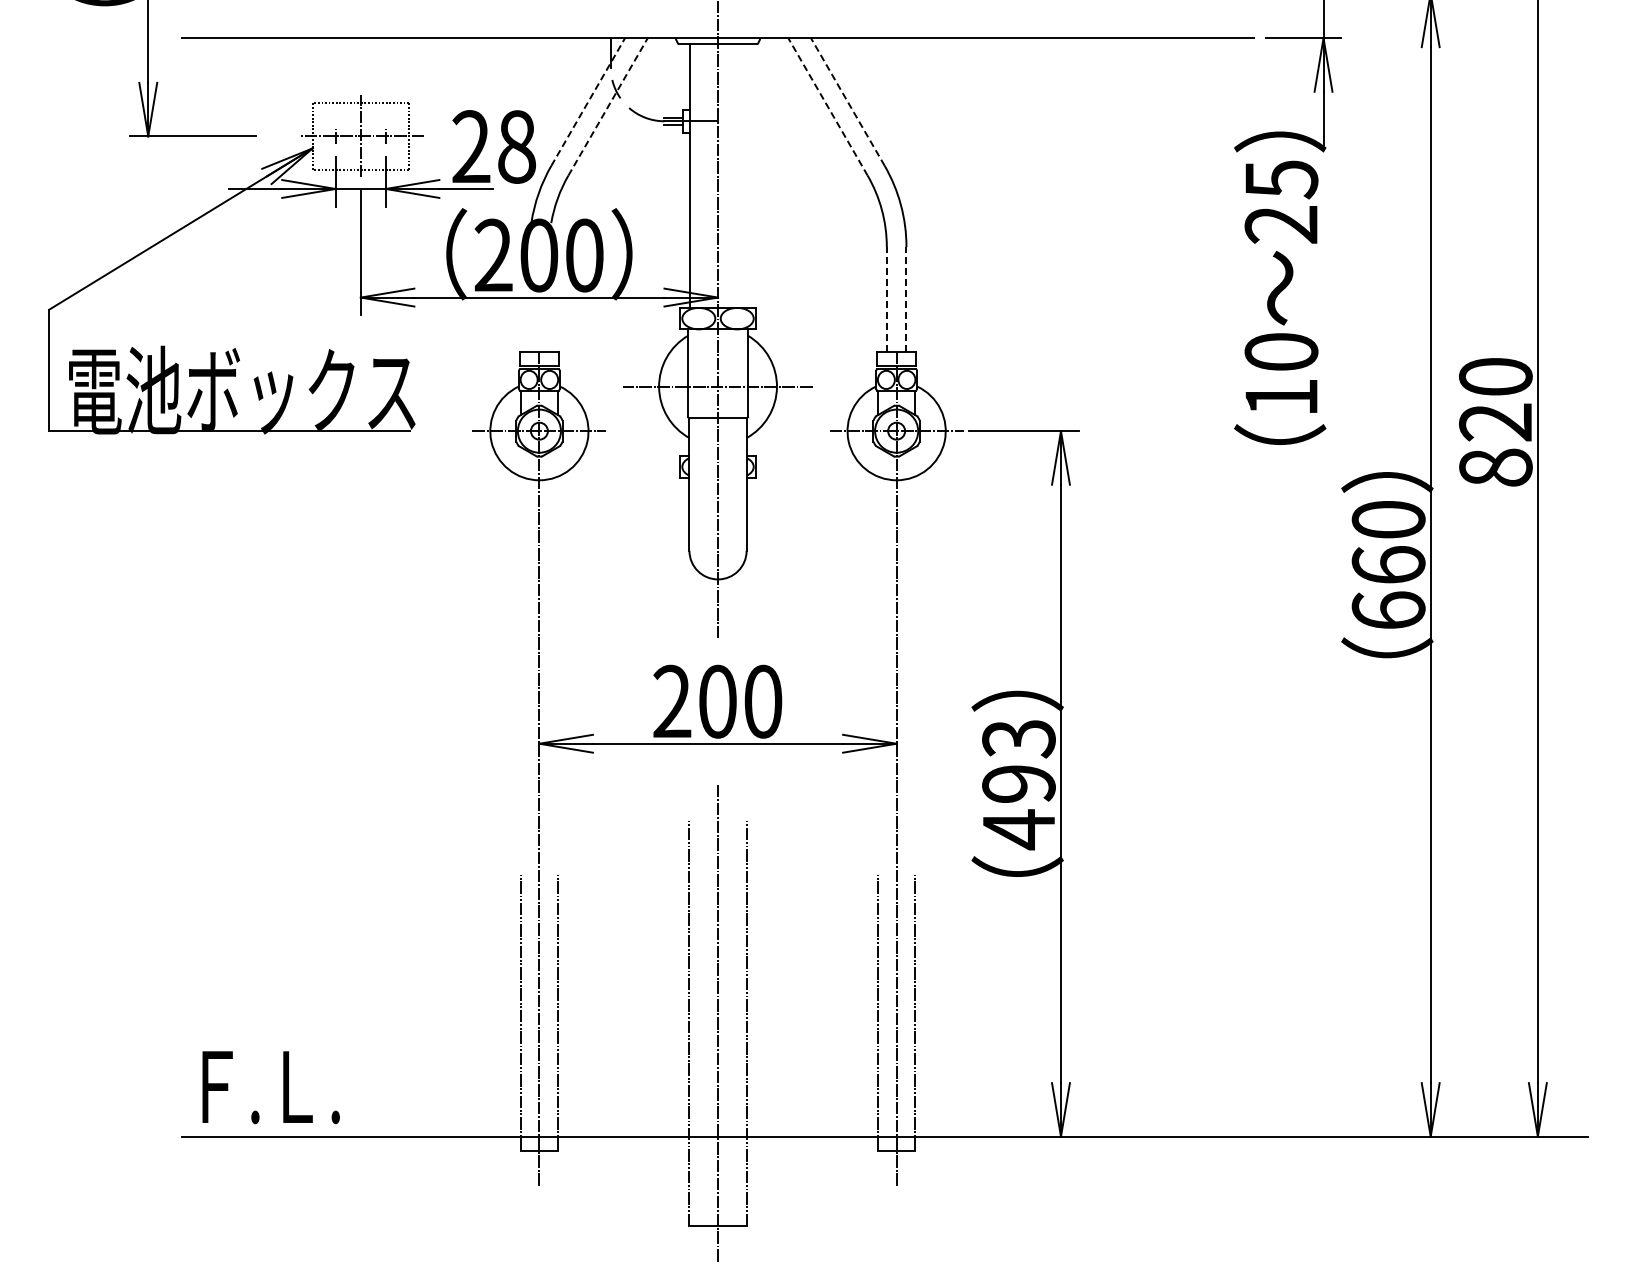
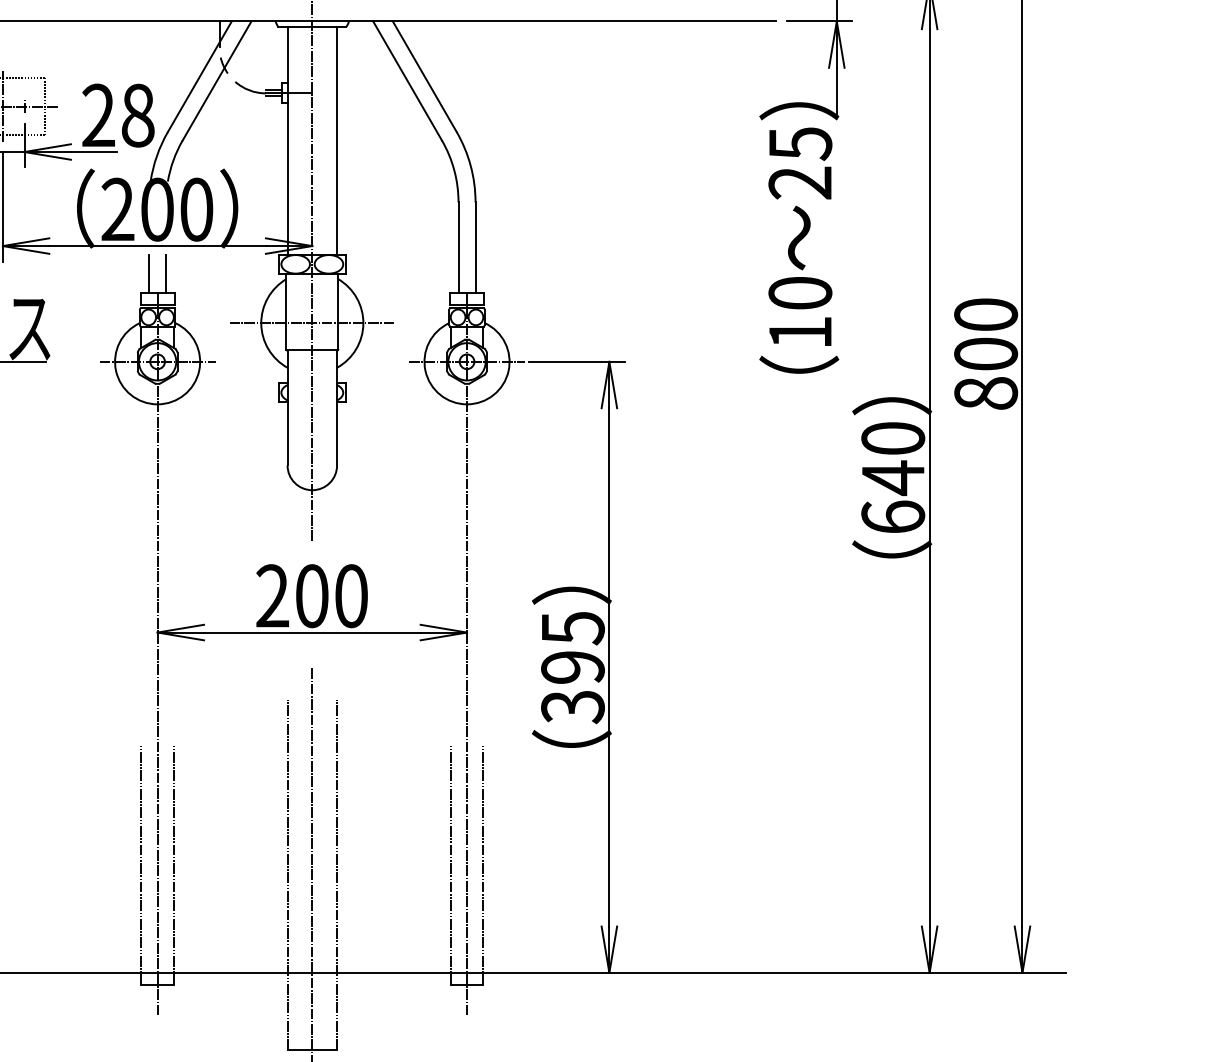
line: (588, 102) -> (200, 77), dashed -> solid
line: (847, 102) -> (424, 77), dashed -> solid
line: (608, 106) -> (217, 80), dashed -> solid
line: (827, 106) -> (407, 80), dashed -> solid
line: (746, 175) -> (336, 140), added
line: (886, 298) -> (458, 246), dashed -> solid
line: (906, 298) -> (475, 246), dashed -> solid
line: (529, 329) -> (149, 273), added
line: (549, 329) -> (166, 273), added
text: (1495, 422) -> (985, 354), 820 -> 800
text: (1388, 565) -> (893, 478), 660 -> 640
text: (1018, 785) -> (572, 668), 493 -> 395

